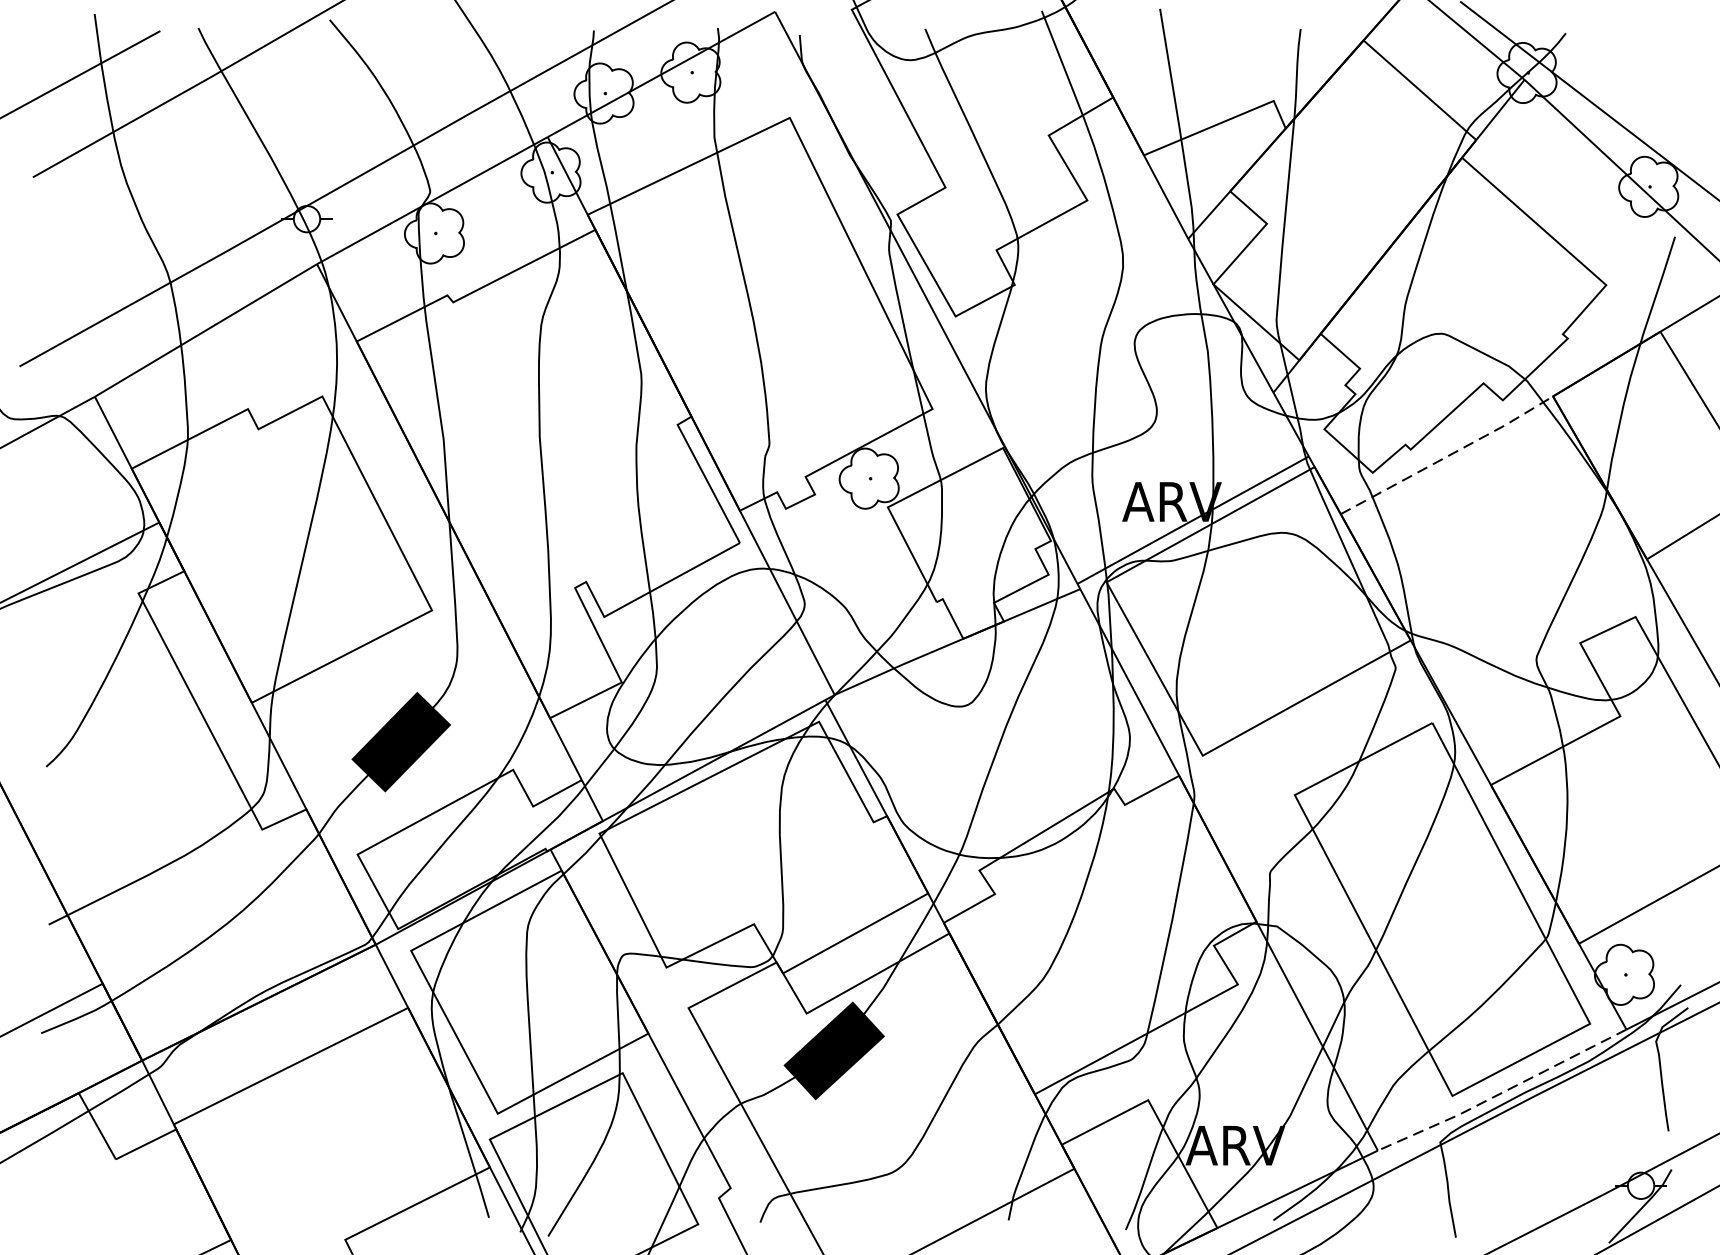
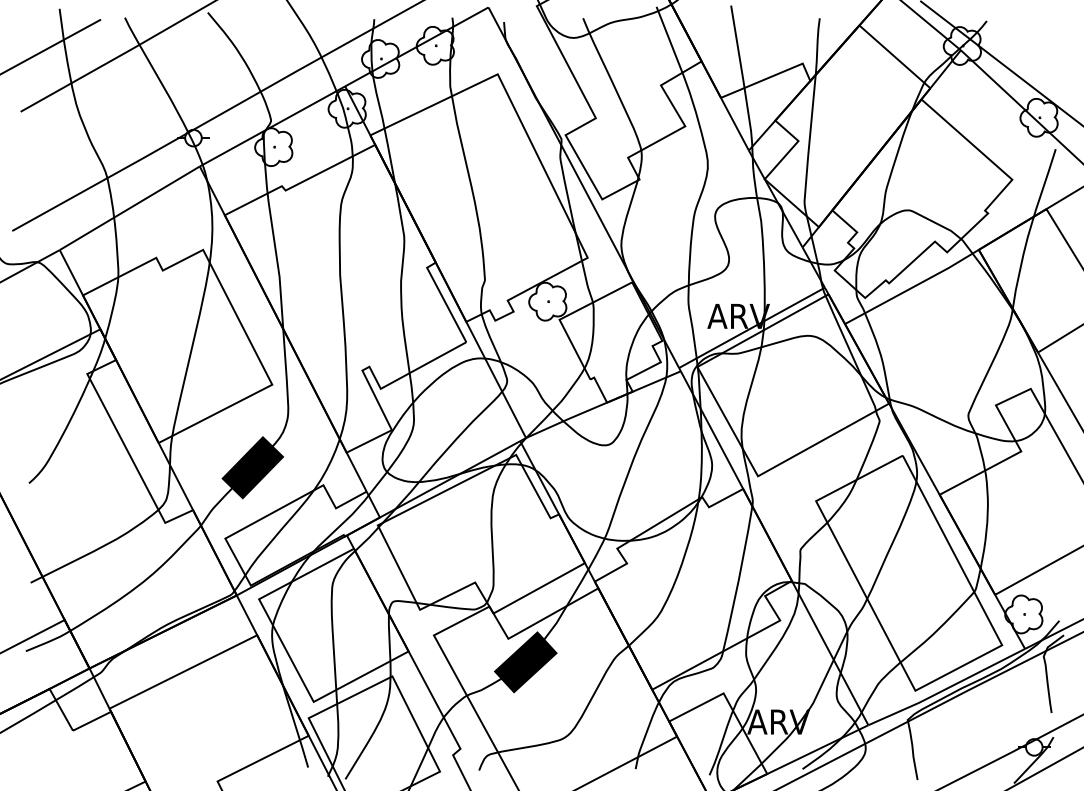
line: (1449, 454) -> (913, 286), dashed -> solid
line: (1501, 1092) -> (946, 688), dashed -> solid

